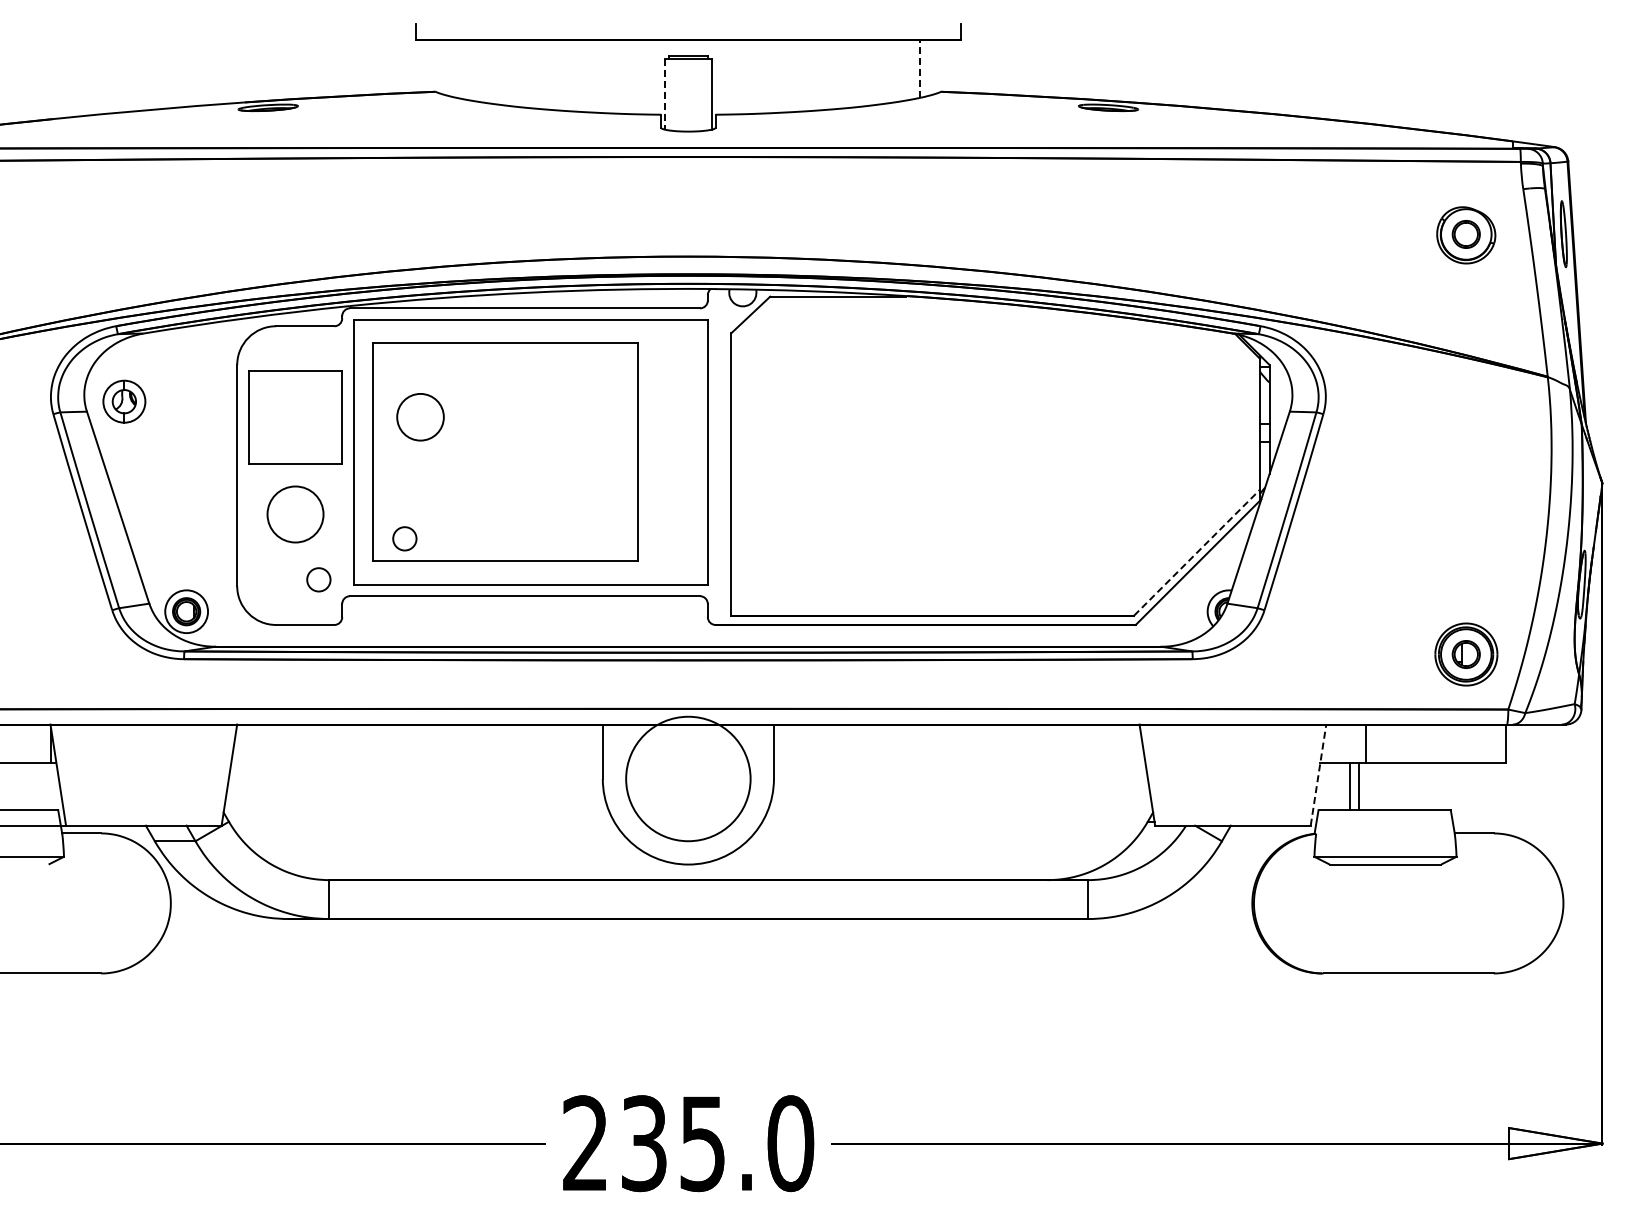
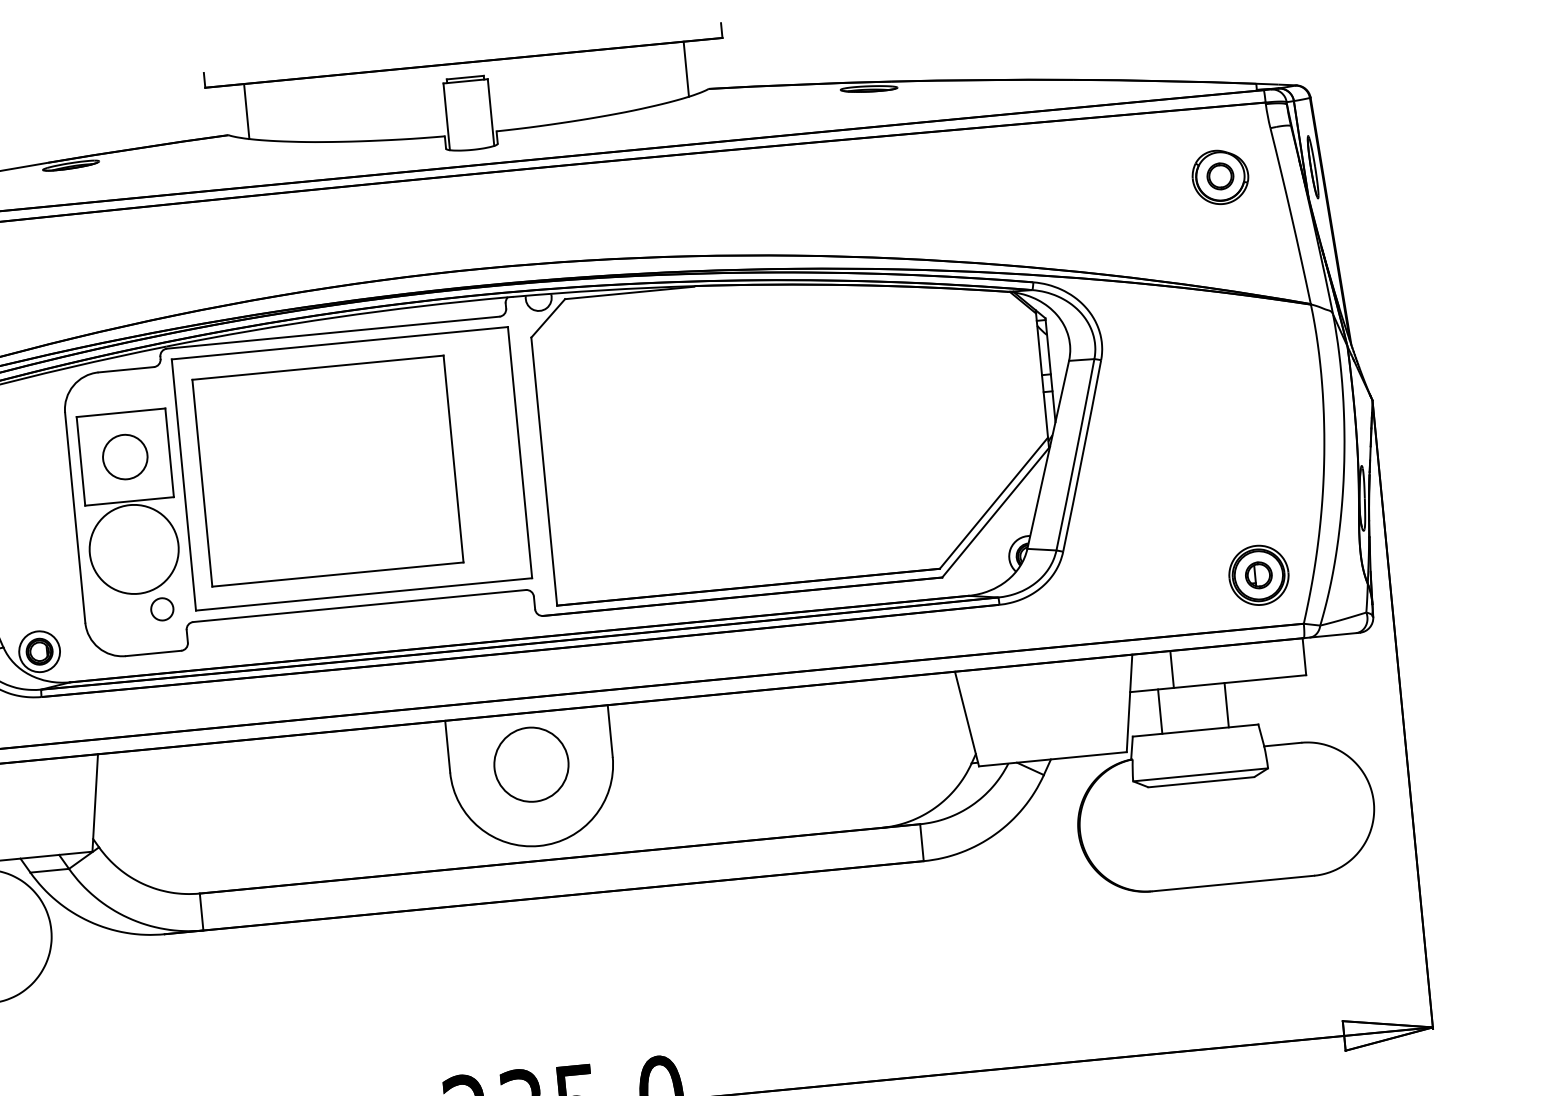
line: (456, 68) -> (246, 111), added
line: (919, 68) -> (685, 68), dashed -> solid
line: (665, 95) -> (447, 117), dashed -> solid
circle: (420, 417) -> (125, 457), moved
circle: (295, 514) -> (134, 549), size x1.67
circle: (404, 538) -> (239, 562), removed
line: (1197, 552) -> (994, 503), dashed -> solid
line: (1318, 774) -> (1129, 702), dashed -> solid
circle: (688, 778) -> (531, 764), size x0.62
line: (1358, 786) -> (1226, 704), moved

